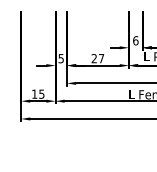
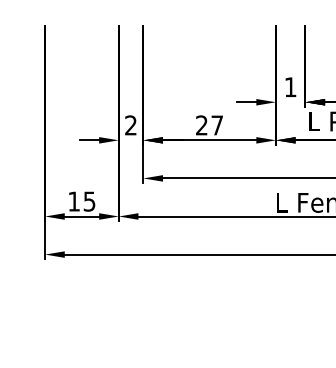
text: (135, 40) -> (290, 86), 6 -> 1
text: (60, 58) -> (129, 125), 5 -> 2

